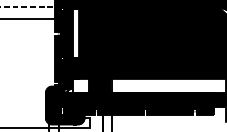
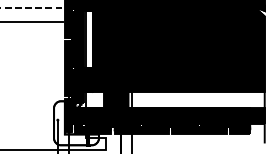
fill: (65, 105) -> (76, 123), removed

